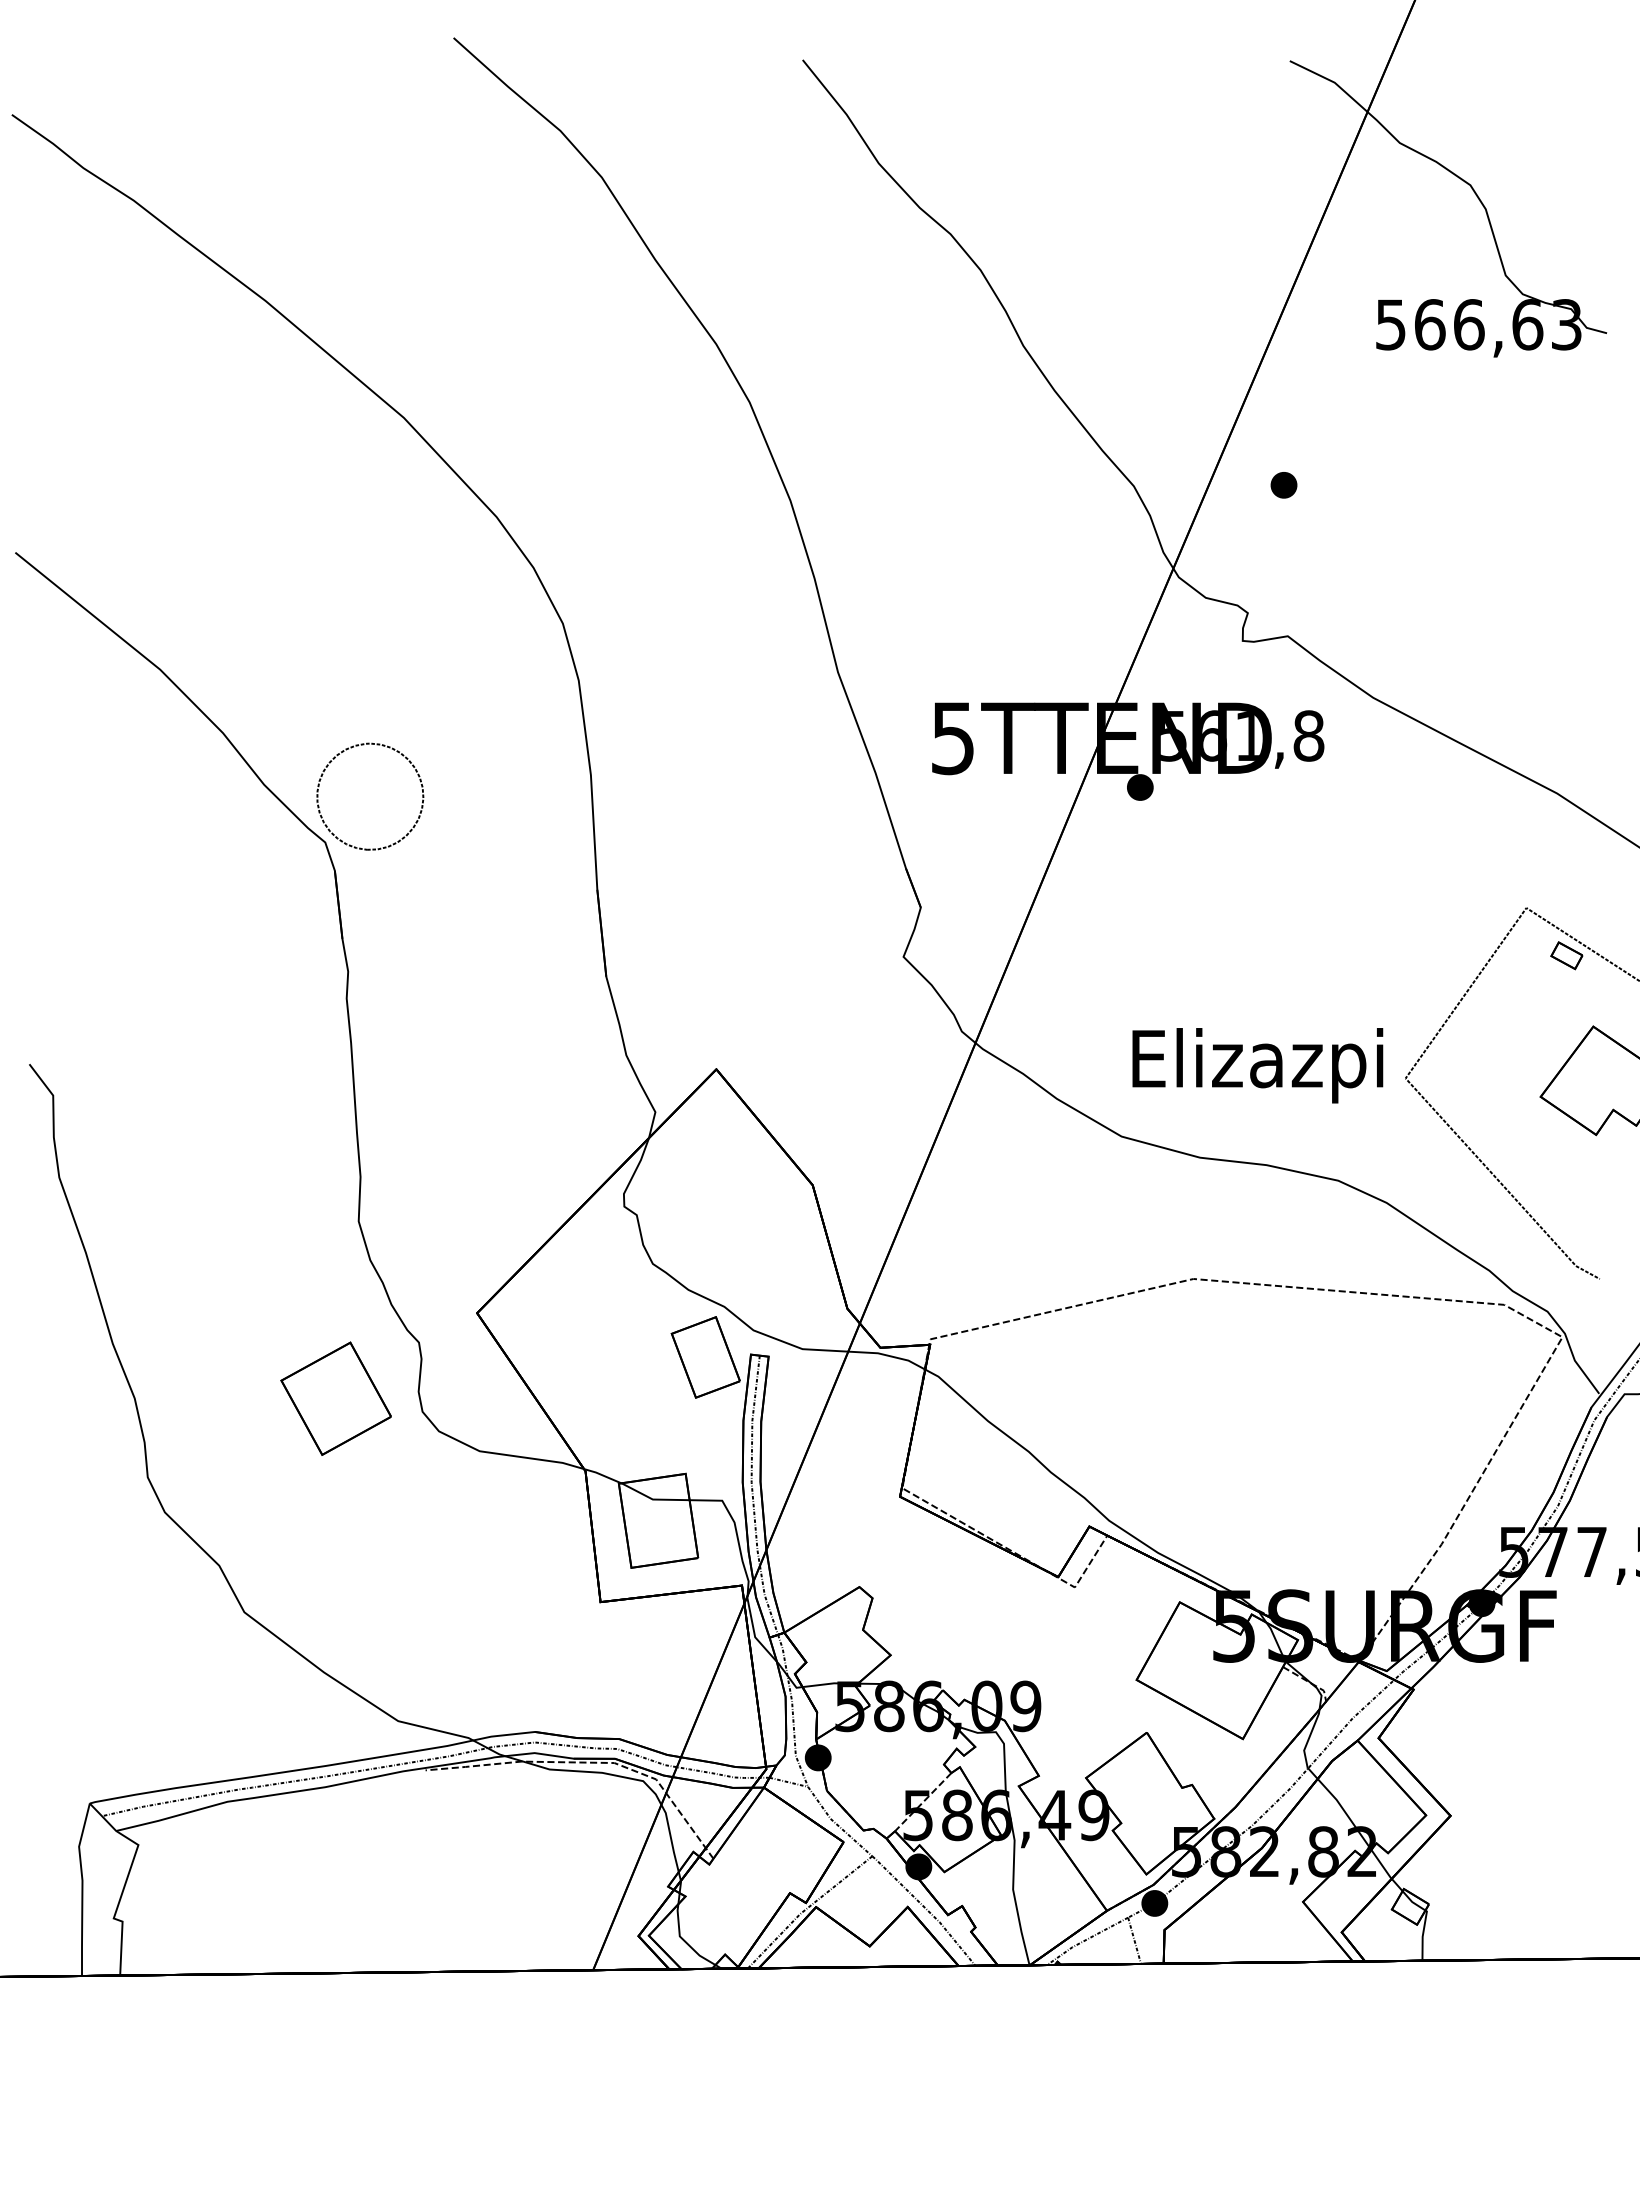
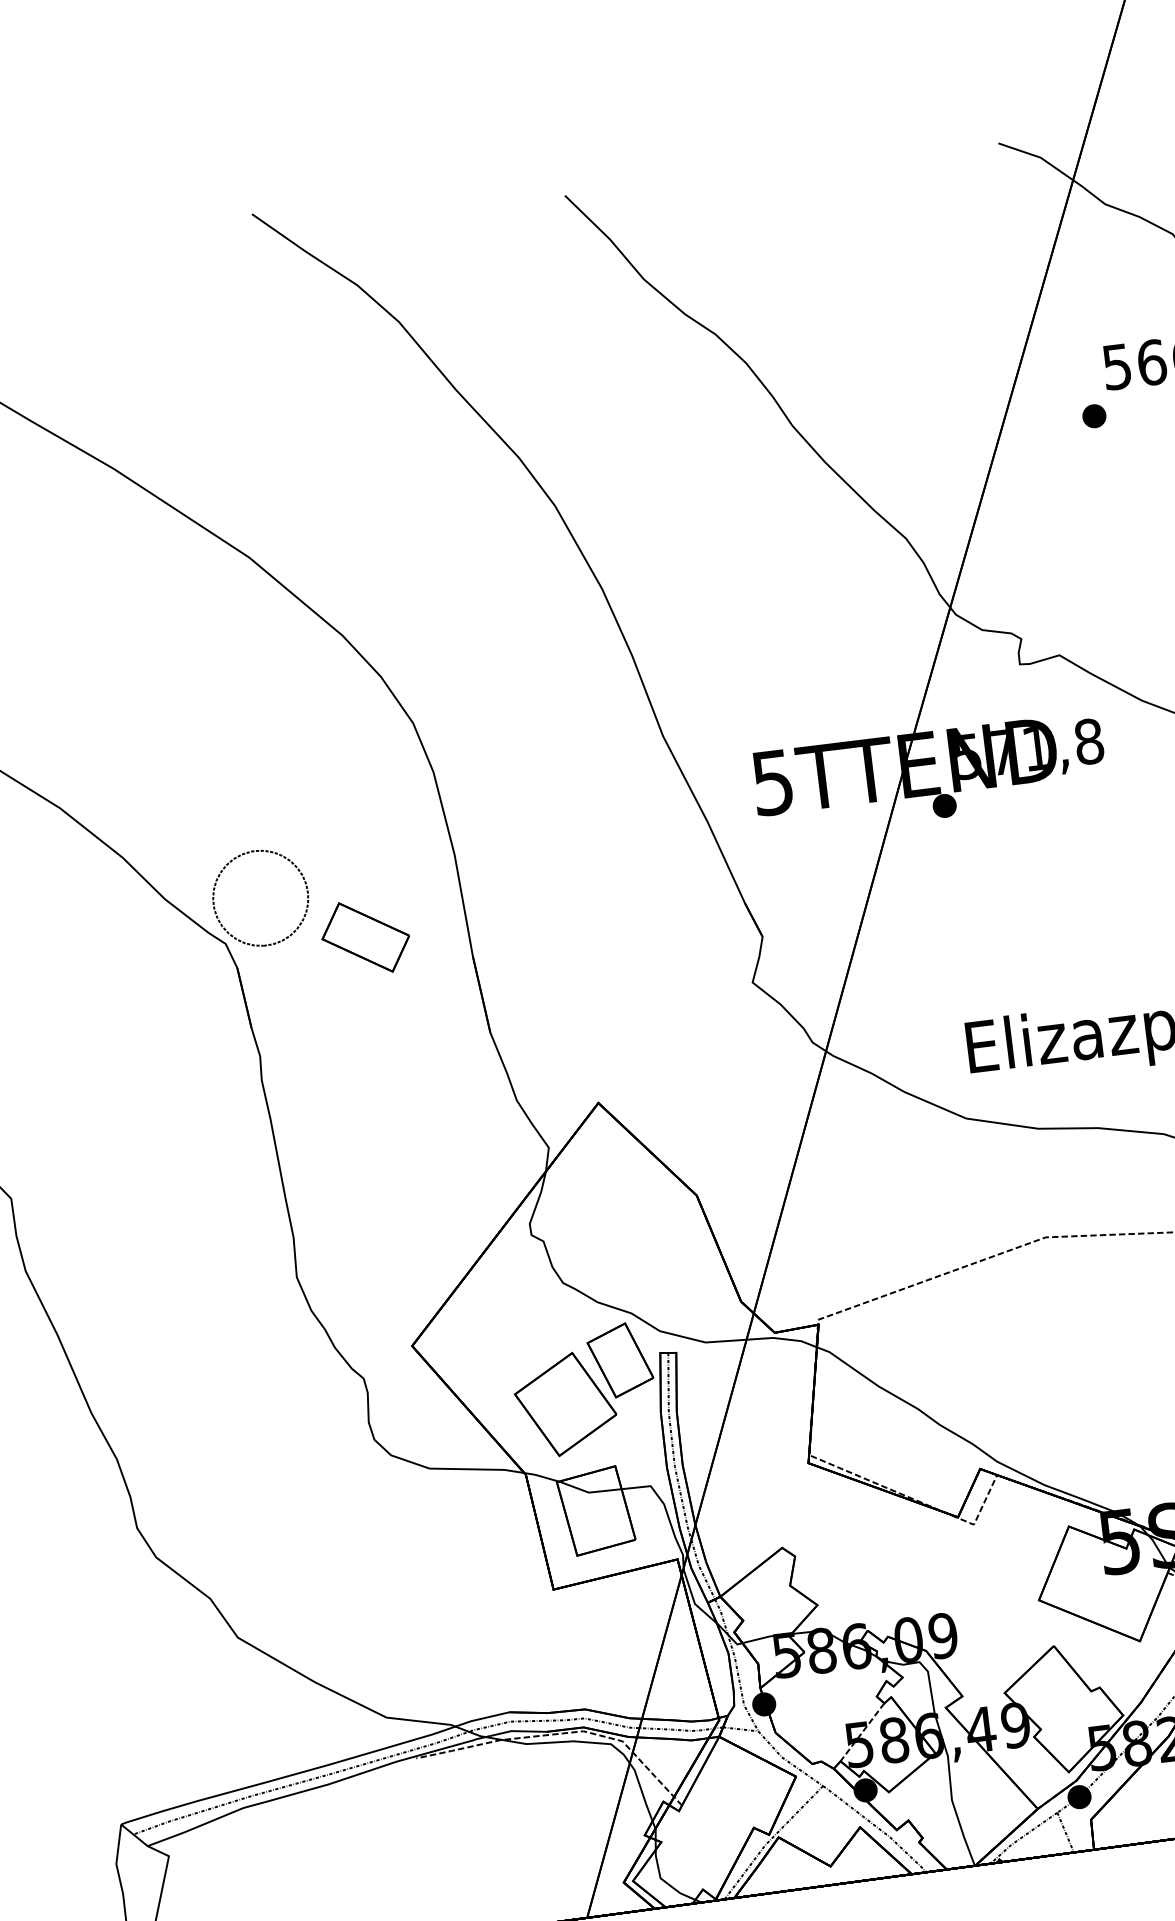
part: (1283, 485) -> (1093, 416), moved
text: (1213, 735) -> (1004, 751), 561,8 -> 571,8
part: (481, 853) -> (365, 936), added
part: (335, 1398) -> (565, 1404), moved

